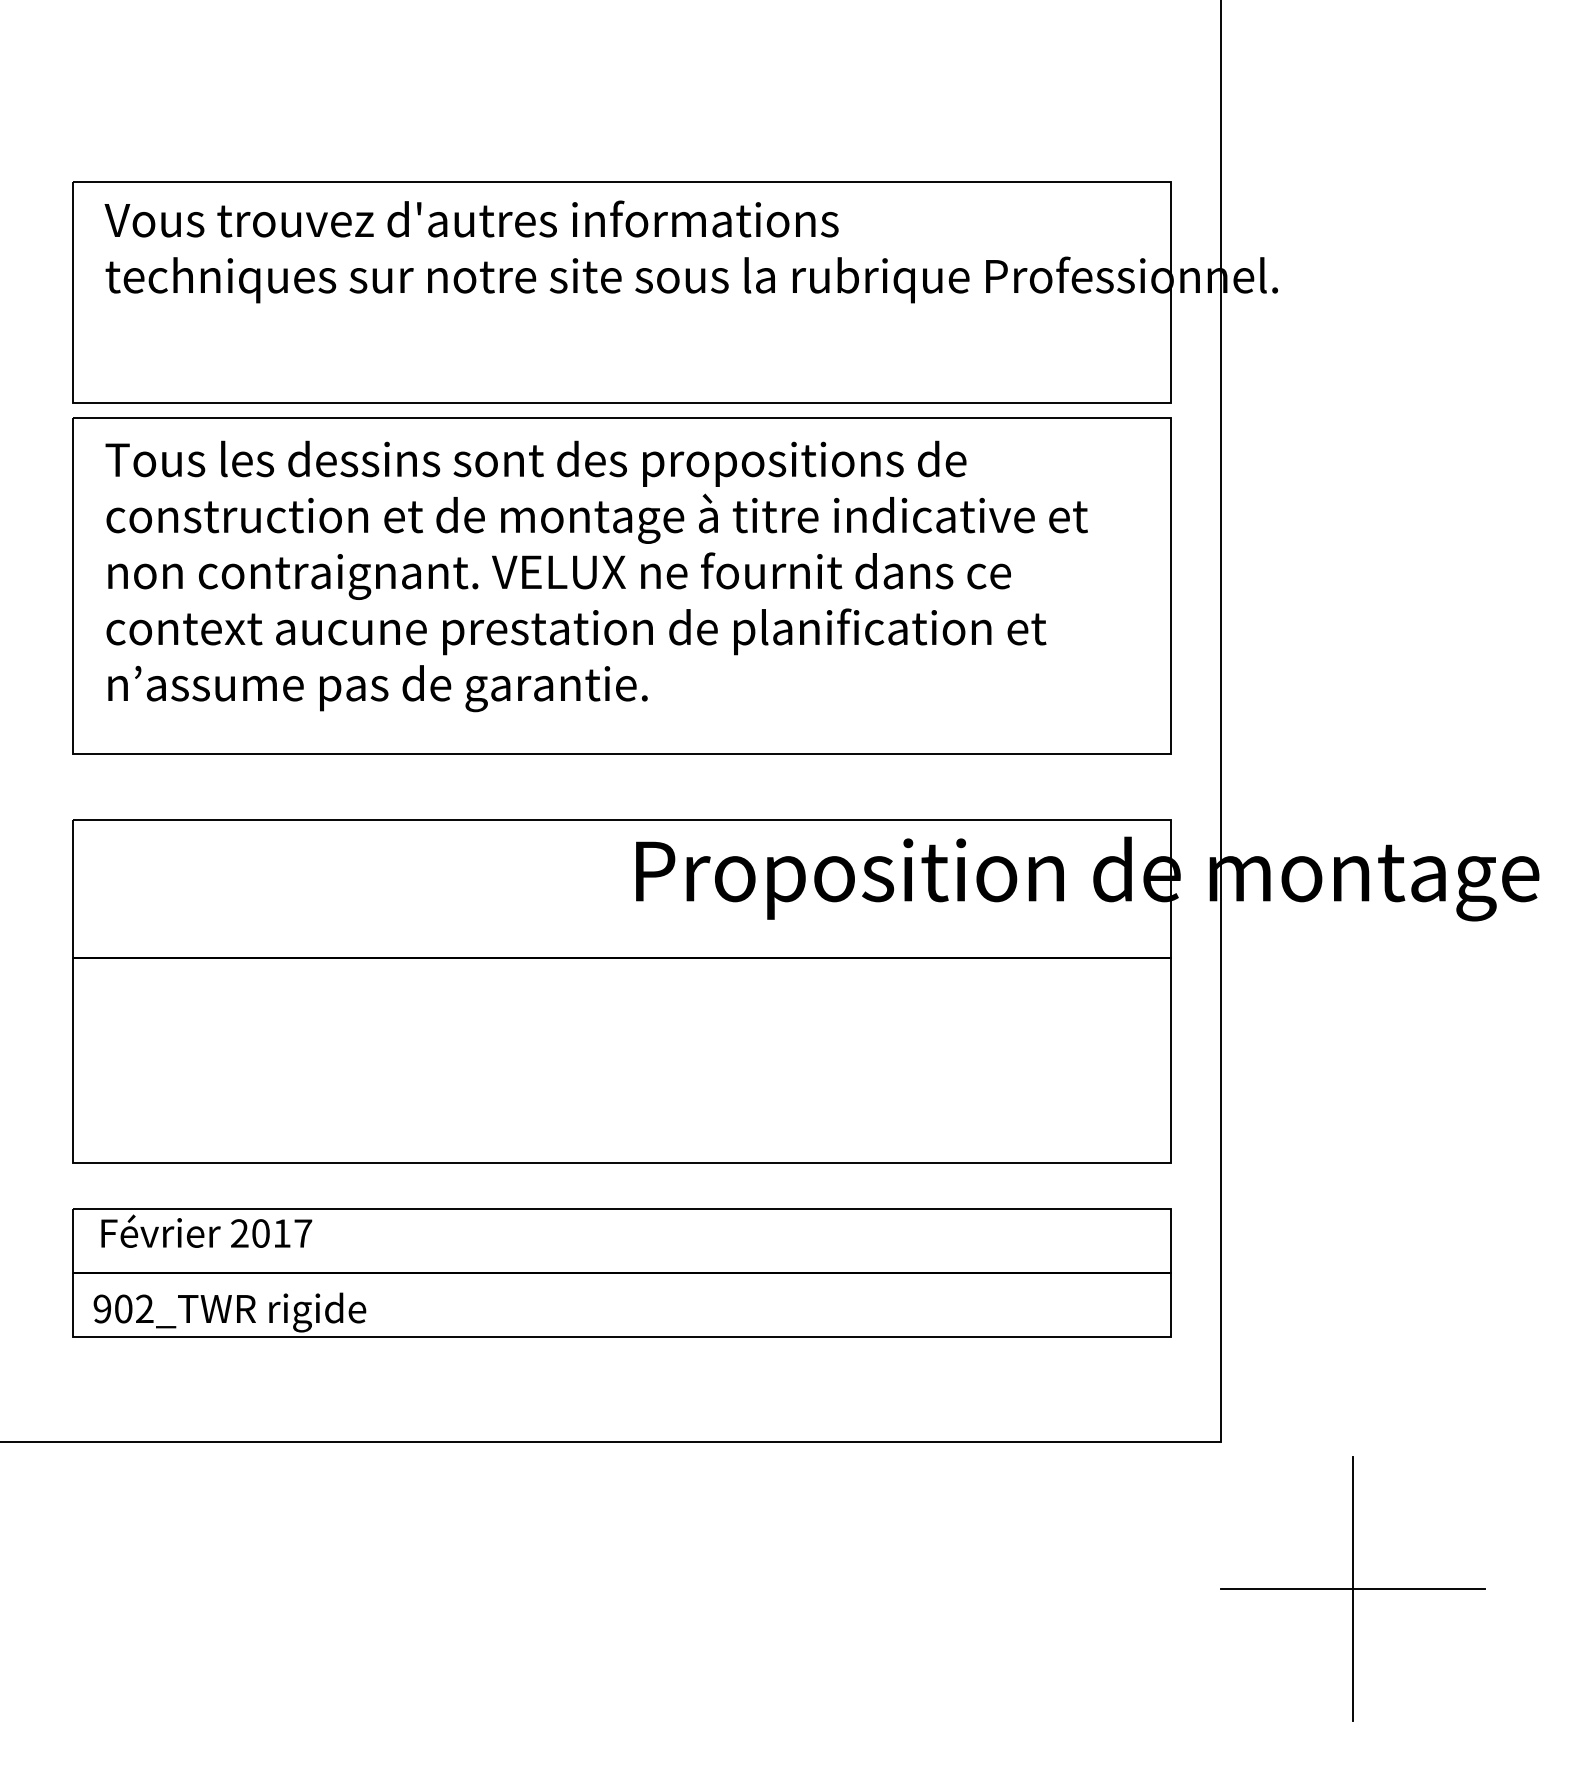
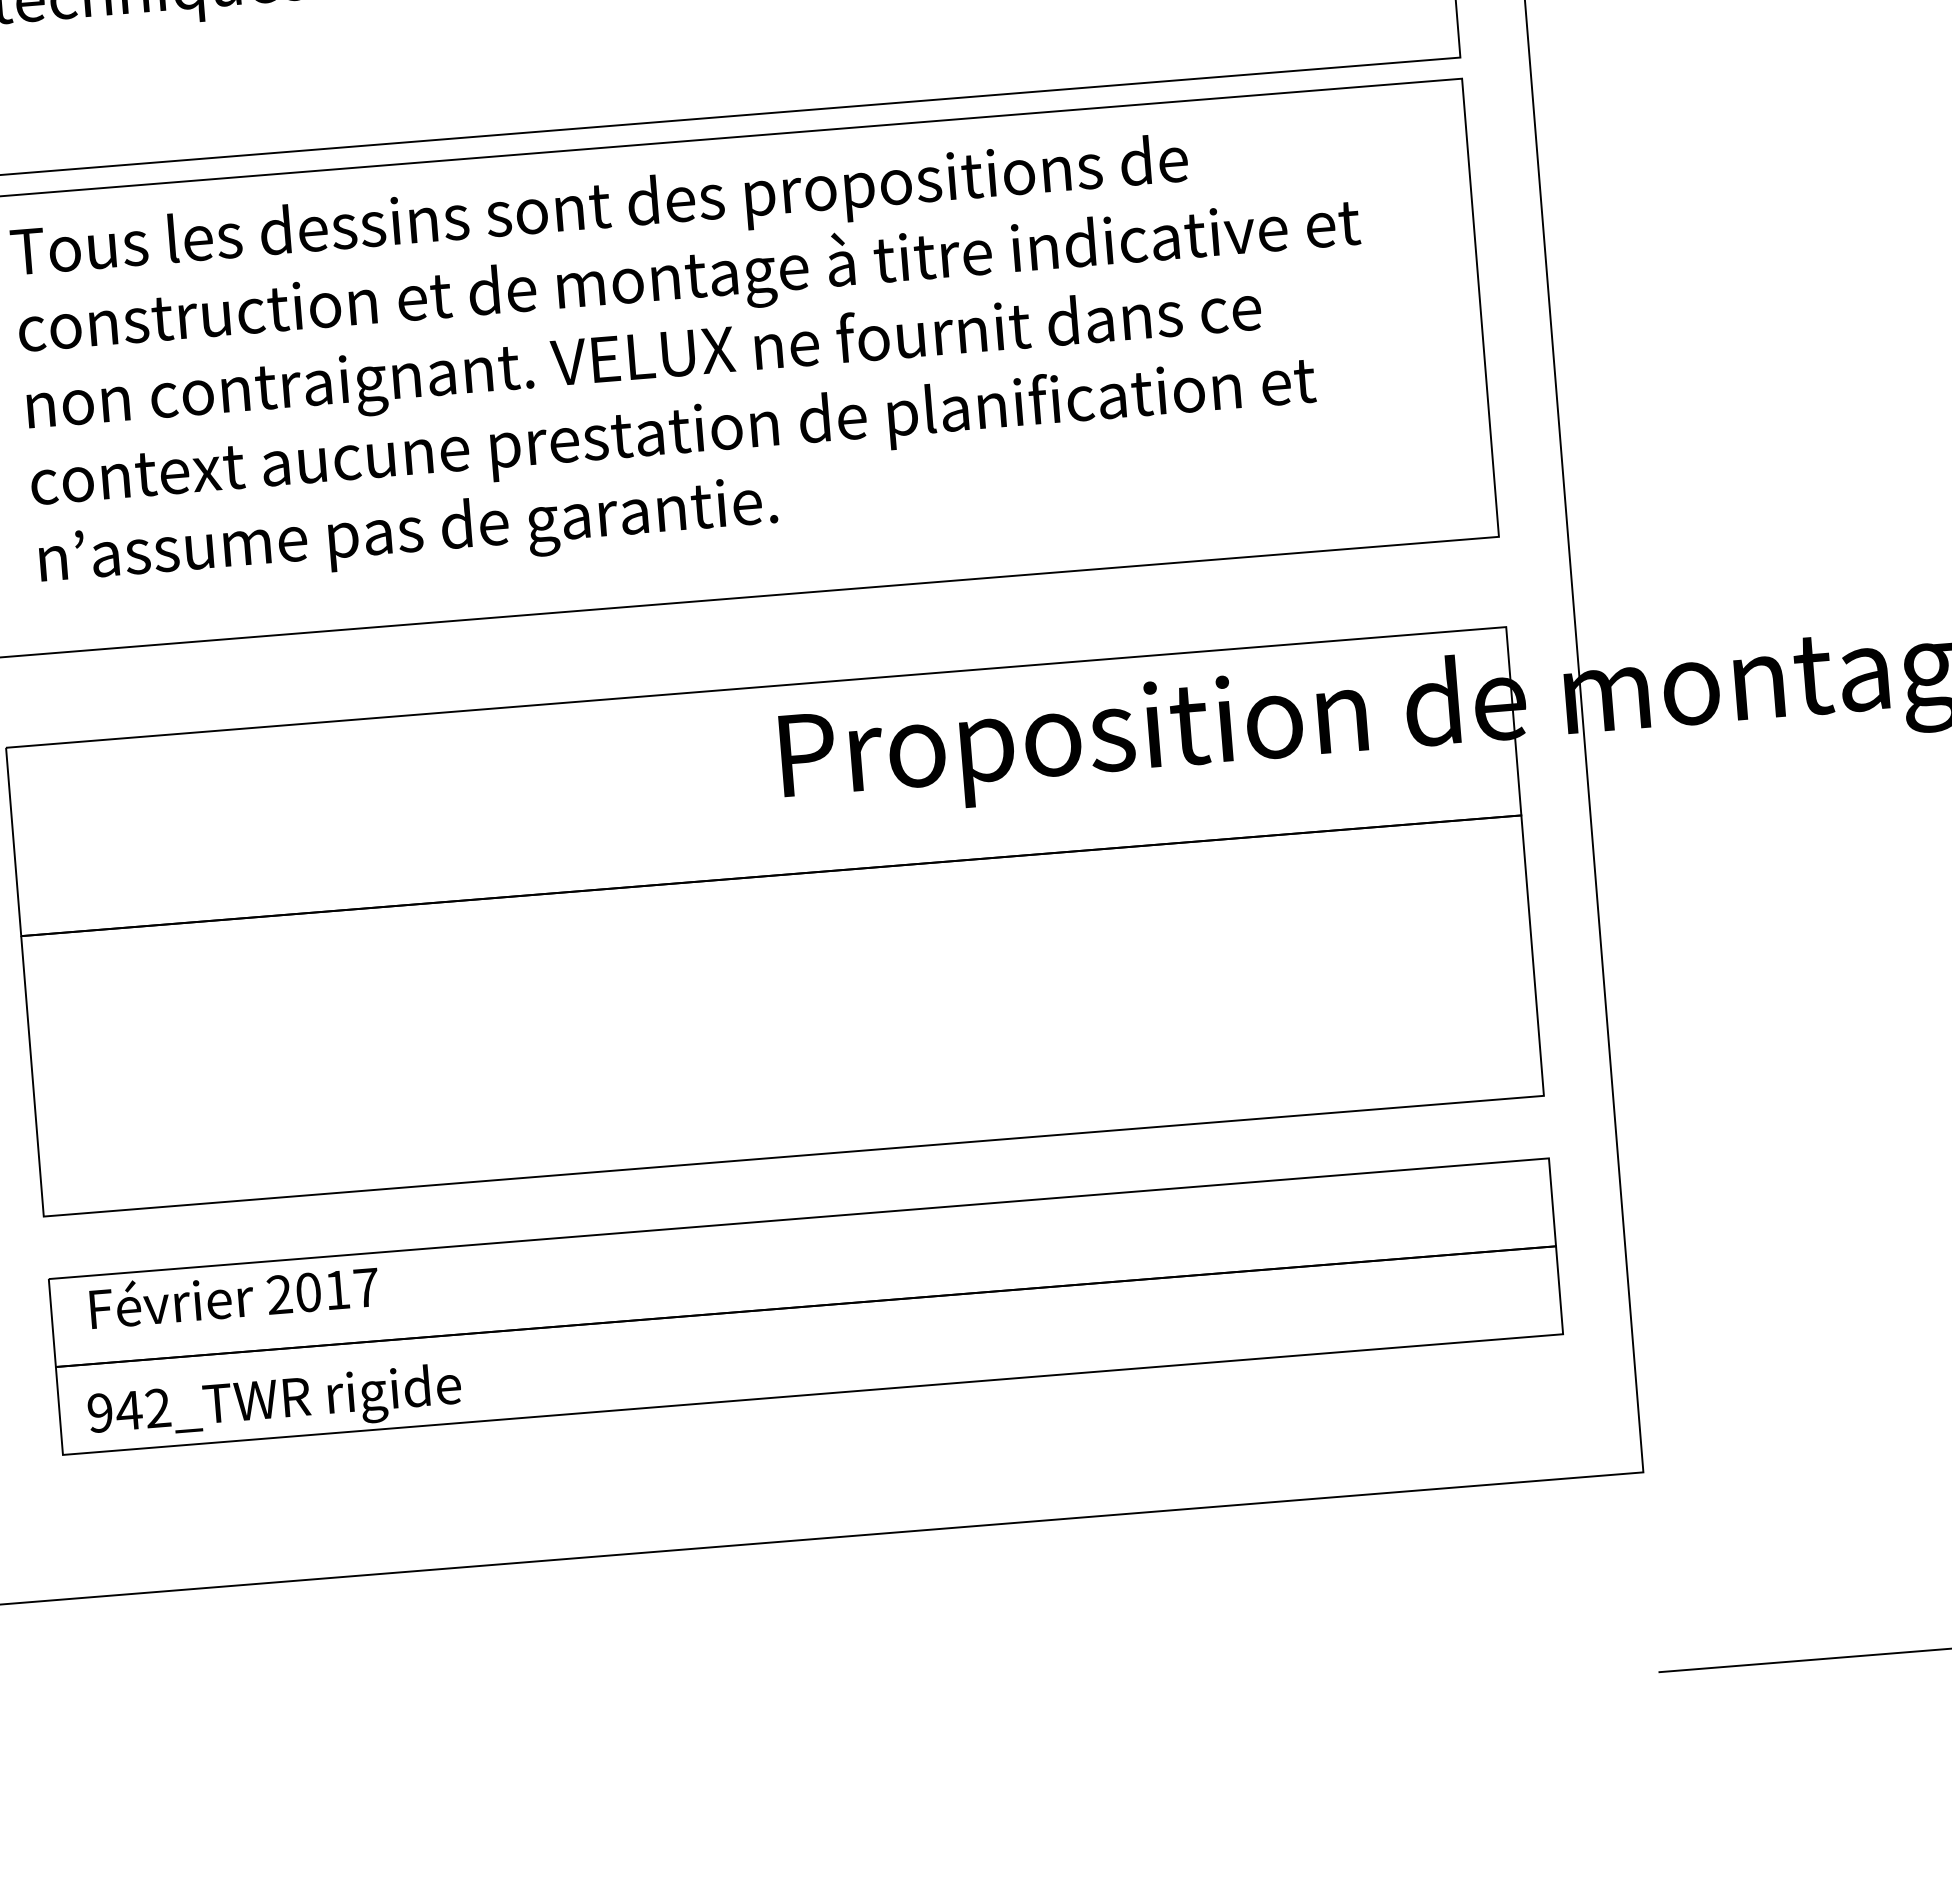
text: (123, 1308) -> (129, 1409), 902_TWR -> 942_TWR
line: (1353, 1588) -> (1840, 1657), removed

